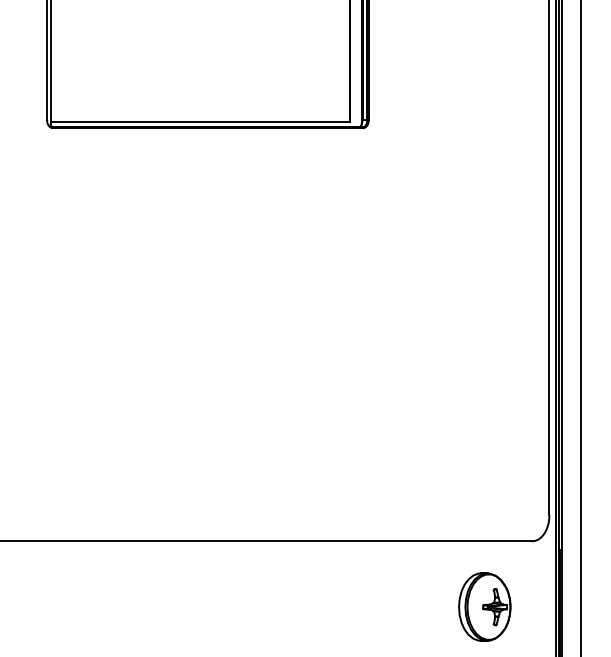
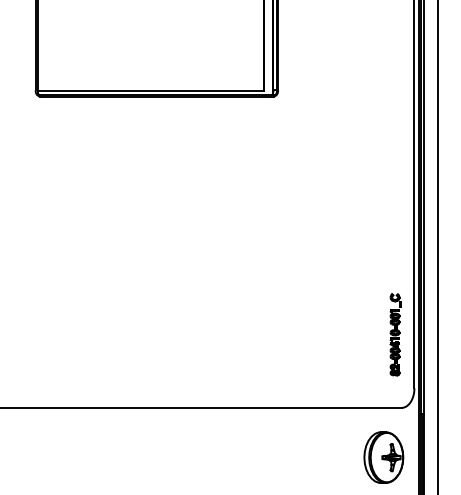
part: (523, 444) -> (394, 334), added
part: (484, 606) -> (383, 457), moved

